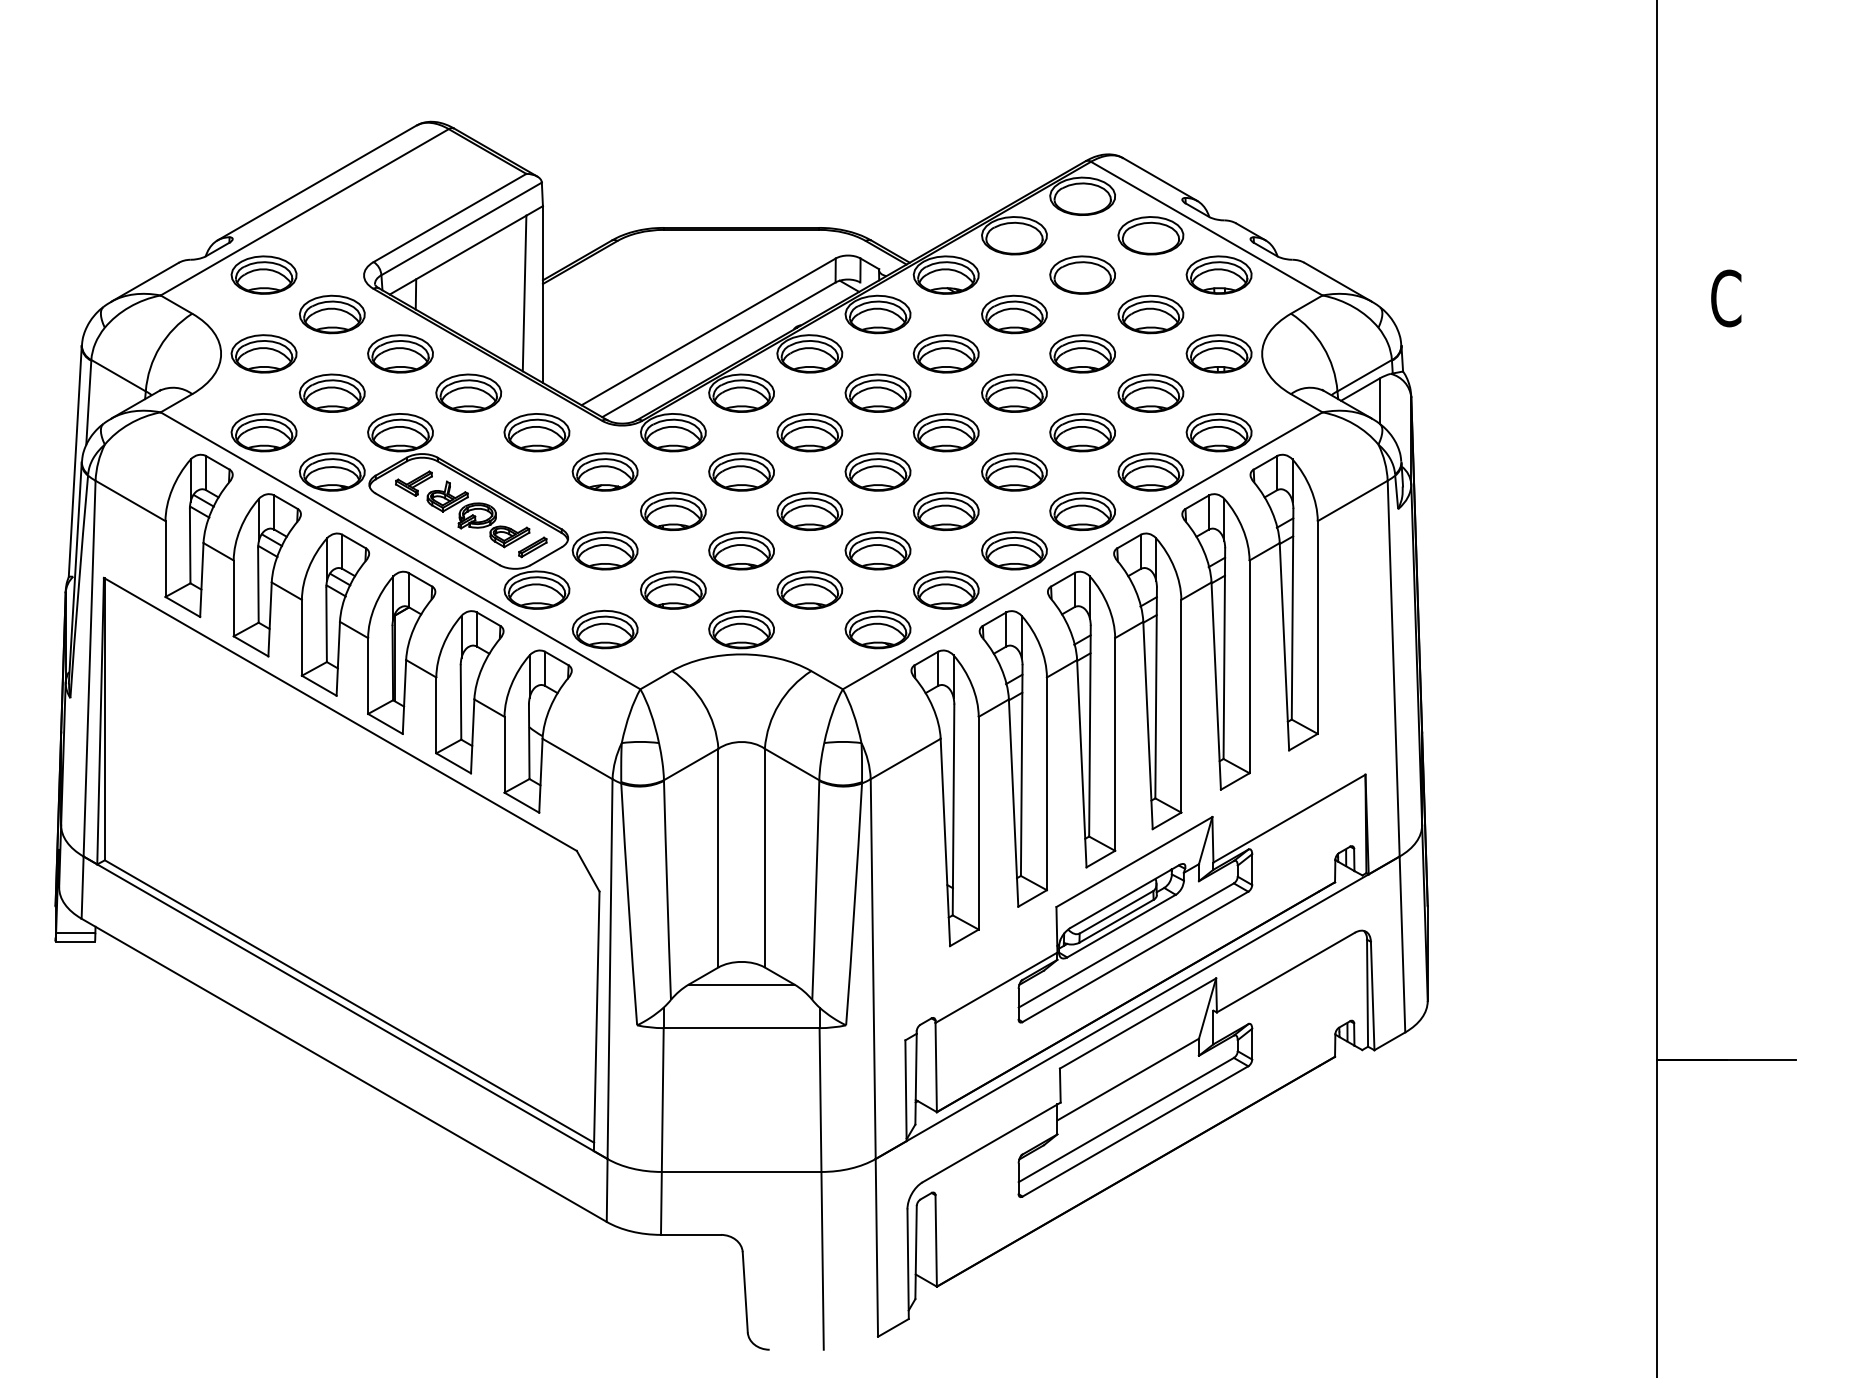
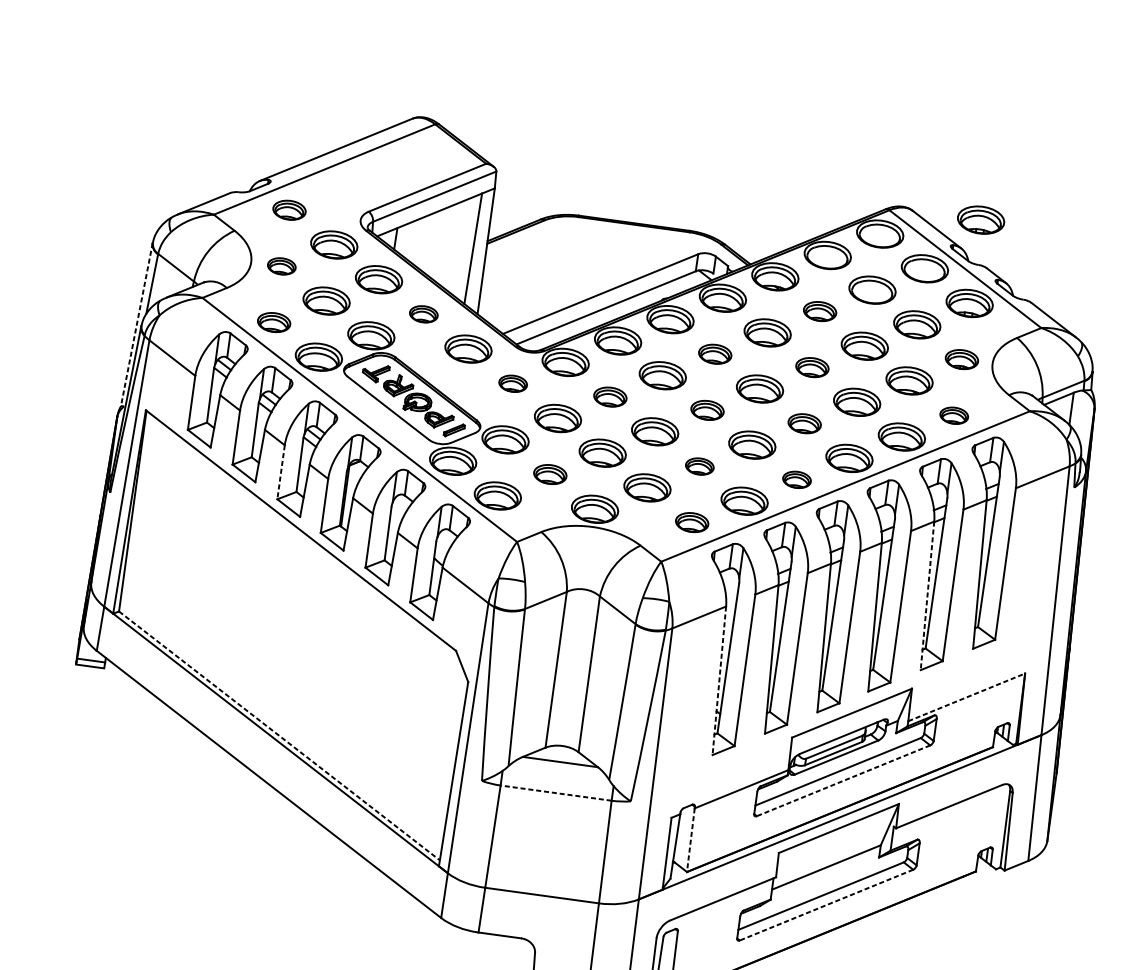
part: (1218, 157) -> (980, 219), added
part: (263, 274) -> (289, 209), size x0.7
part: (1014, 314) -> (820, 311), size x0.7
part: (263, 353) -> (281, 266), size x0.6
part: (1218, 353) -> (961, 359), size x0.7
part: (468, 392) -> (423, 313), size x0.6
part: (877, 392) -> (714, 353), size x0.7
part: (1014, 392) -> (812, 367), size x0.7
part: (263, 432) -> (273, 322), size x0.7
part: (1218, 432) -> (953, 415), size x0.6
line: (75, 461) -> (137, 324), solid -> dashed
part: (604, 471) -> (512, 383), size x0.6
part: (741, 471) -> (610, 396), size x0.7
part: (877, 471) -> (707, 409), size x0.7
part: (1014, 471) -> (804, 423), size x0.7
part: (877, 550) -> (699, 466), size x0.6
part: (1014, 550) -> (797, 479), size x0.6
part: (673, 589) -> (550, 474), size x0.7
part: (877, 629) -> (691, 522), size x0.7
line: (301, 637) -> (280, 472), solid -> dashed
line: (1216, 686) -> (927, 596), solid -> dashed
line: (1289, 818) -> (966, 697), solid -> dashed
line: (945, 842) -> (719, 680), solid -> dashed
line: (1135, 957) -> (843, 781), solid -> dashed
line: (349, 1001) -> (279, 735), solid -> dashed
line: (741, 1028) -> (556, 793), solid -> dashed
line: (936, 1067) -> (691, 840), solid -> dashed
line: (1135, 1131) -> (826, 905), solid -> dashed

